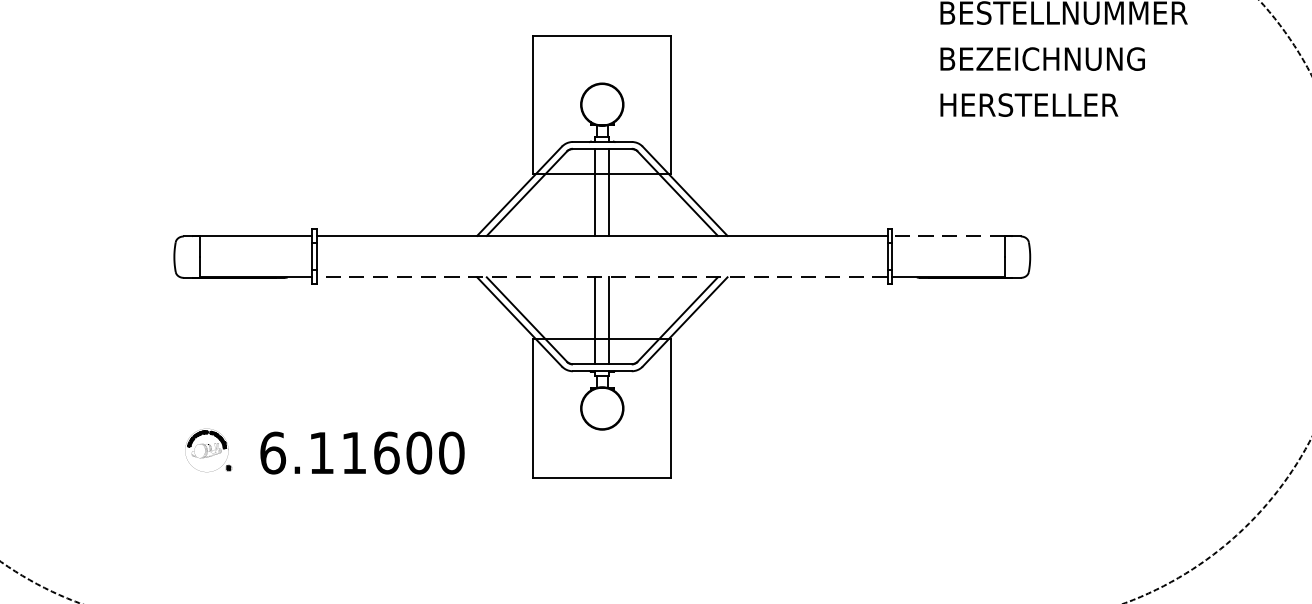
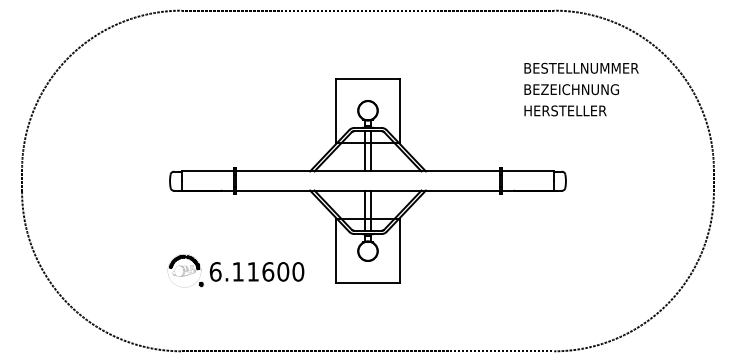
line: (947, 236) -> (527, 171), dashed -> solid
line: (603, 277) -> (368, 190), dashed -> solid
part: (207, 450) -> (185, 270), size x1.67

